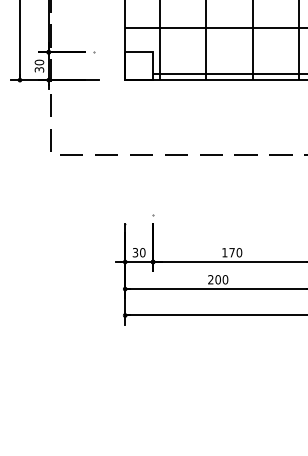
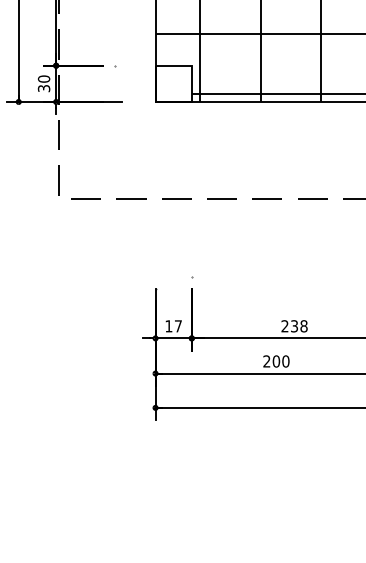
text: (138, 252) -> (172, 326), 30 -> 17
text: (232, 252) -> (295, 326), 170 -> 238

